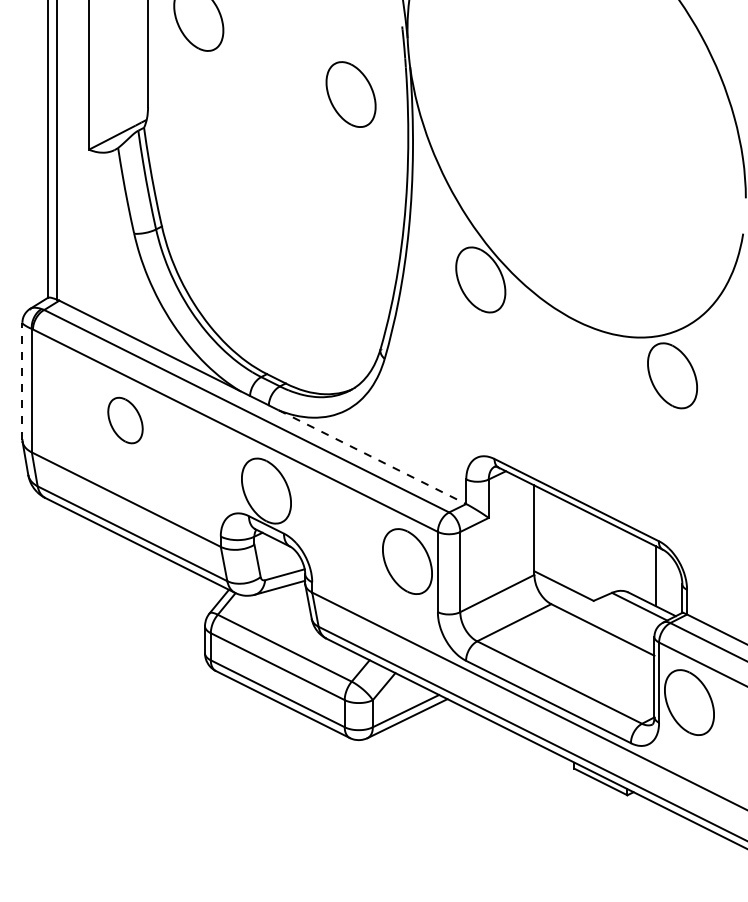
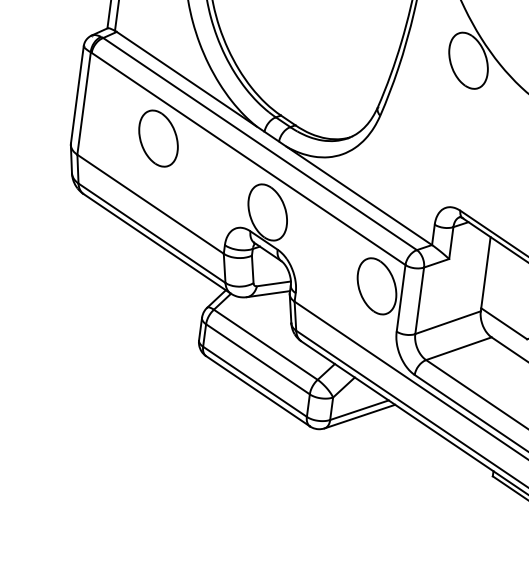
line: (22, 381) -> (77, 94), dashed -> solid
part: (125, 420) -> (158, 138), size x1.43
line: (372, 457) -> (359, 196), dashed -> solid

